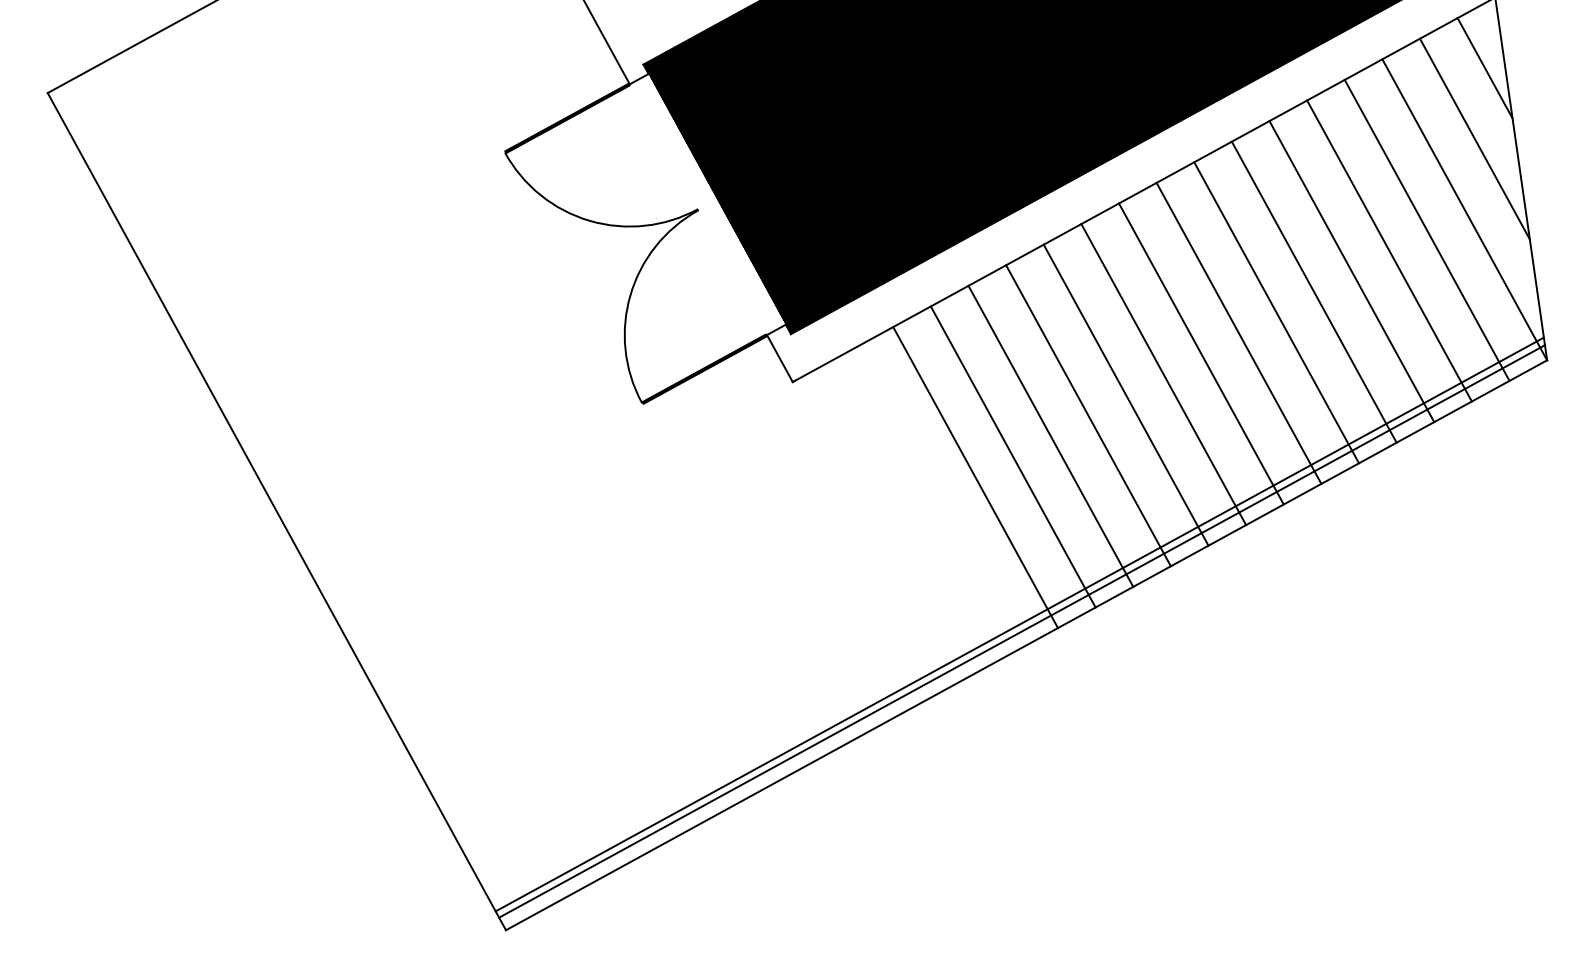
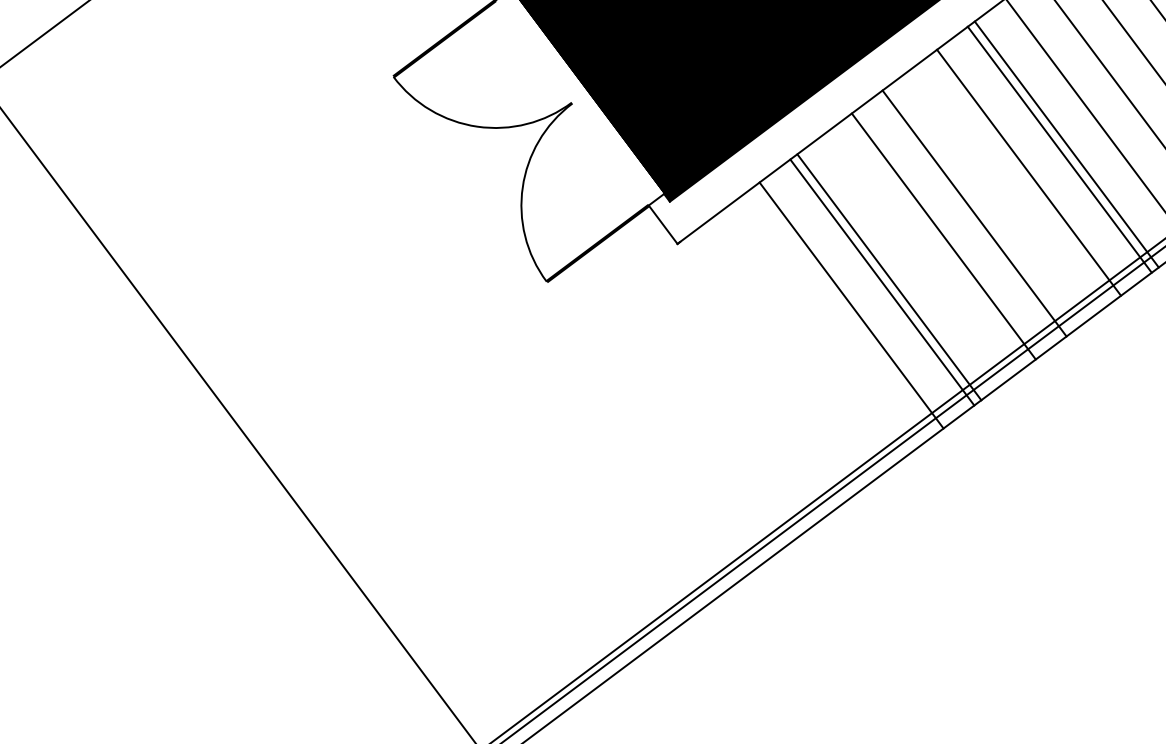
line: (1201, 353) -> (1059, 149), moved
line: (1163, 374) -> (1028, 172), moved
line: (1050, 435) -> (888, 276), moved

